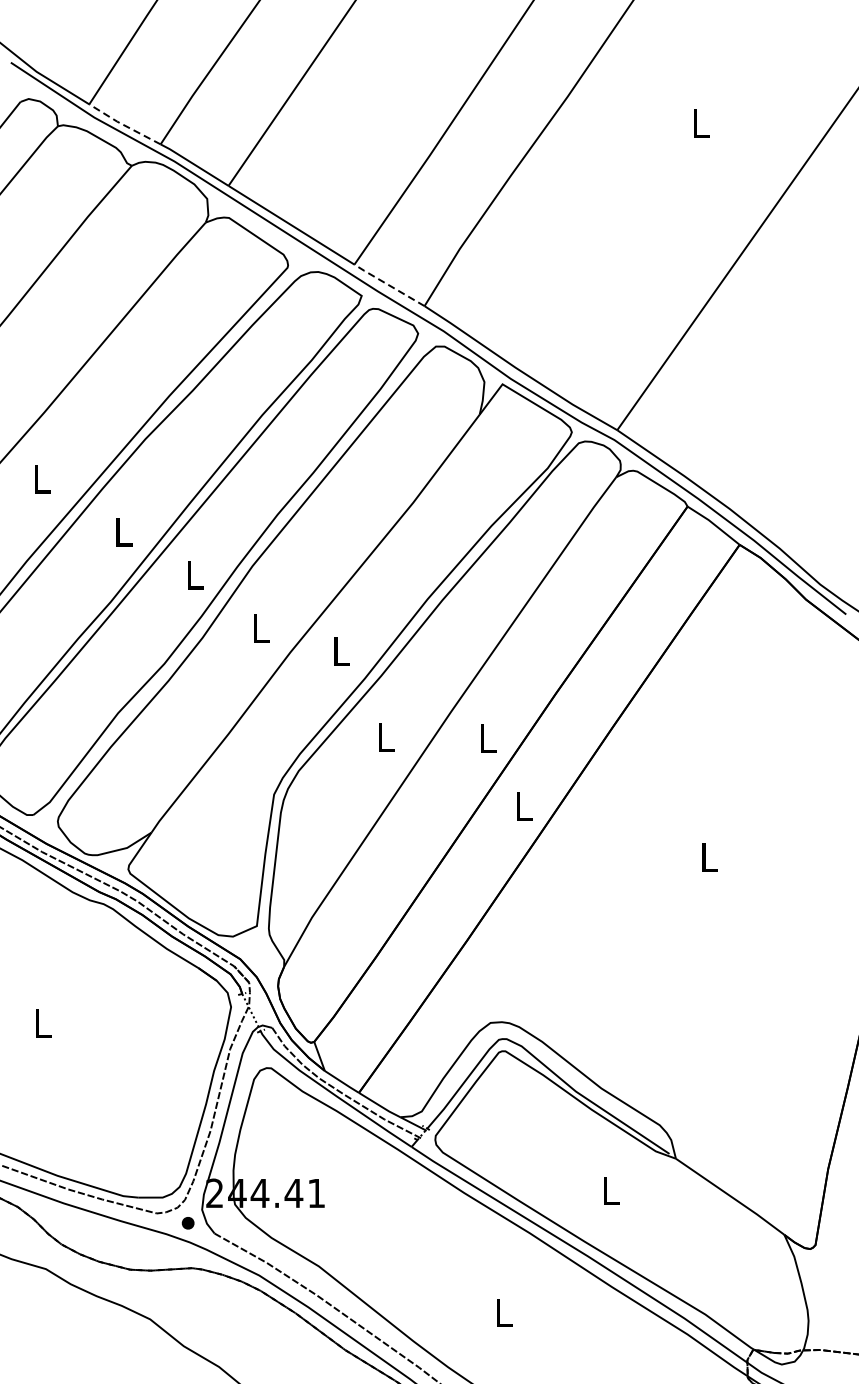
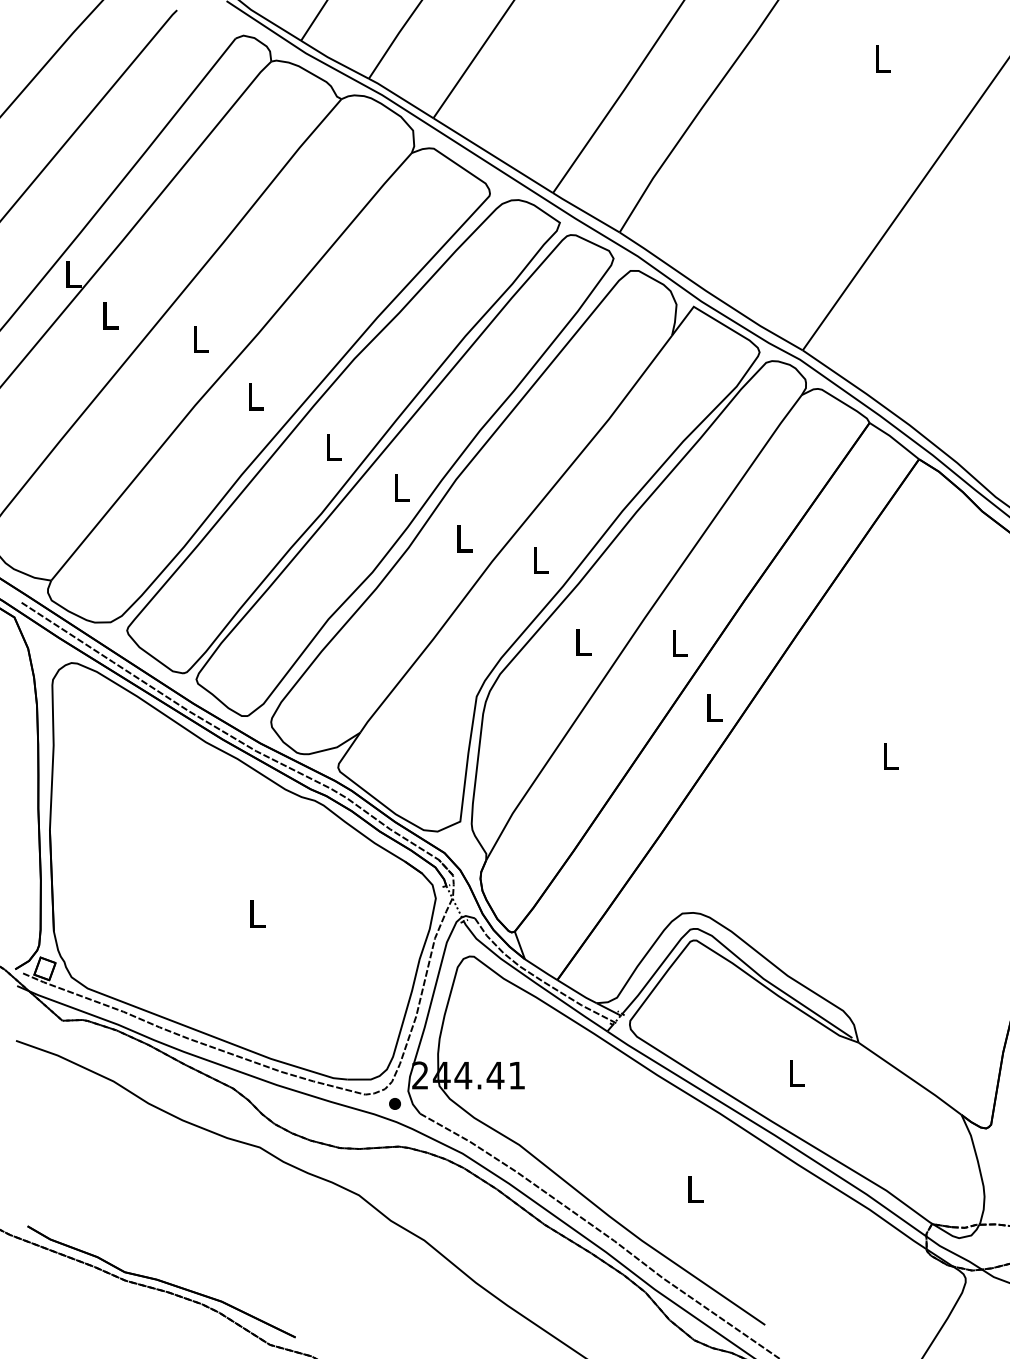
line: (123, 125) -> (333, 60), dashed -> solid
line: (388, 285) -> (585, 212), dashed -> solid

